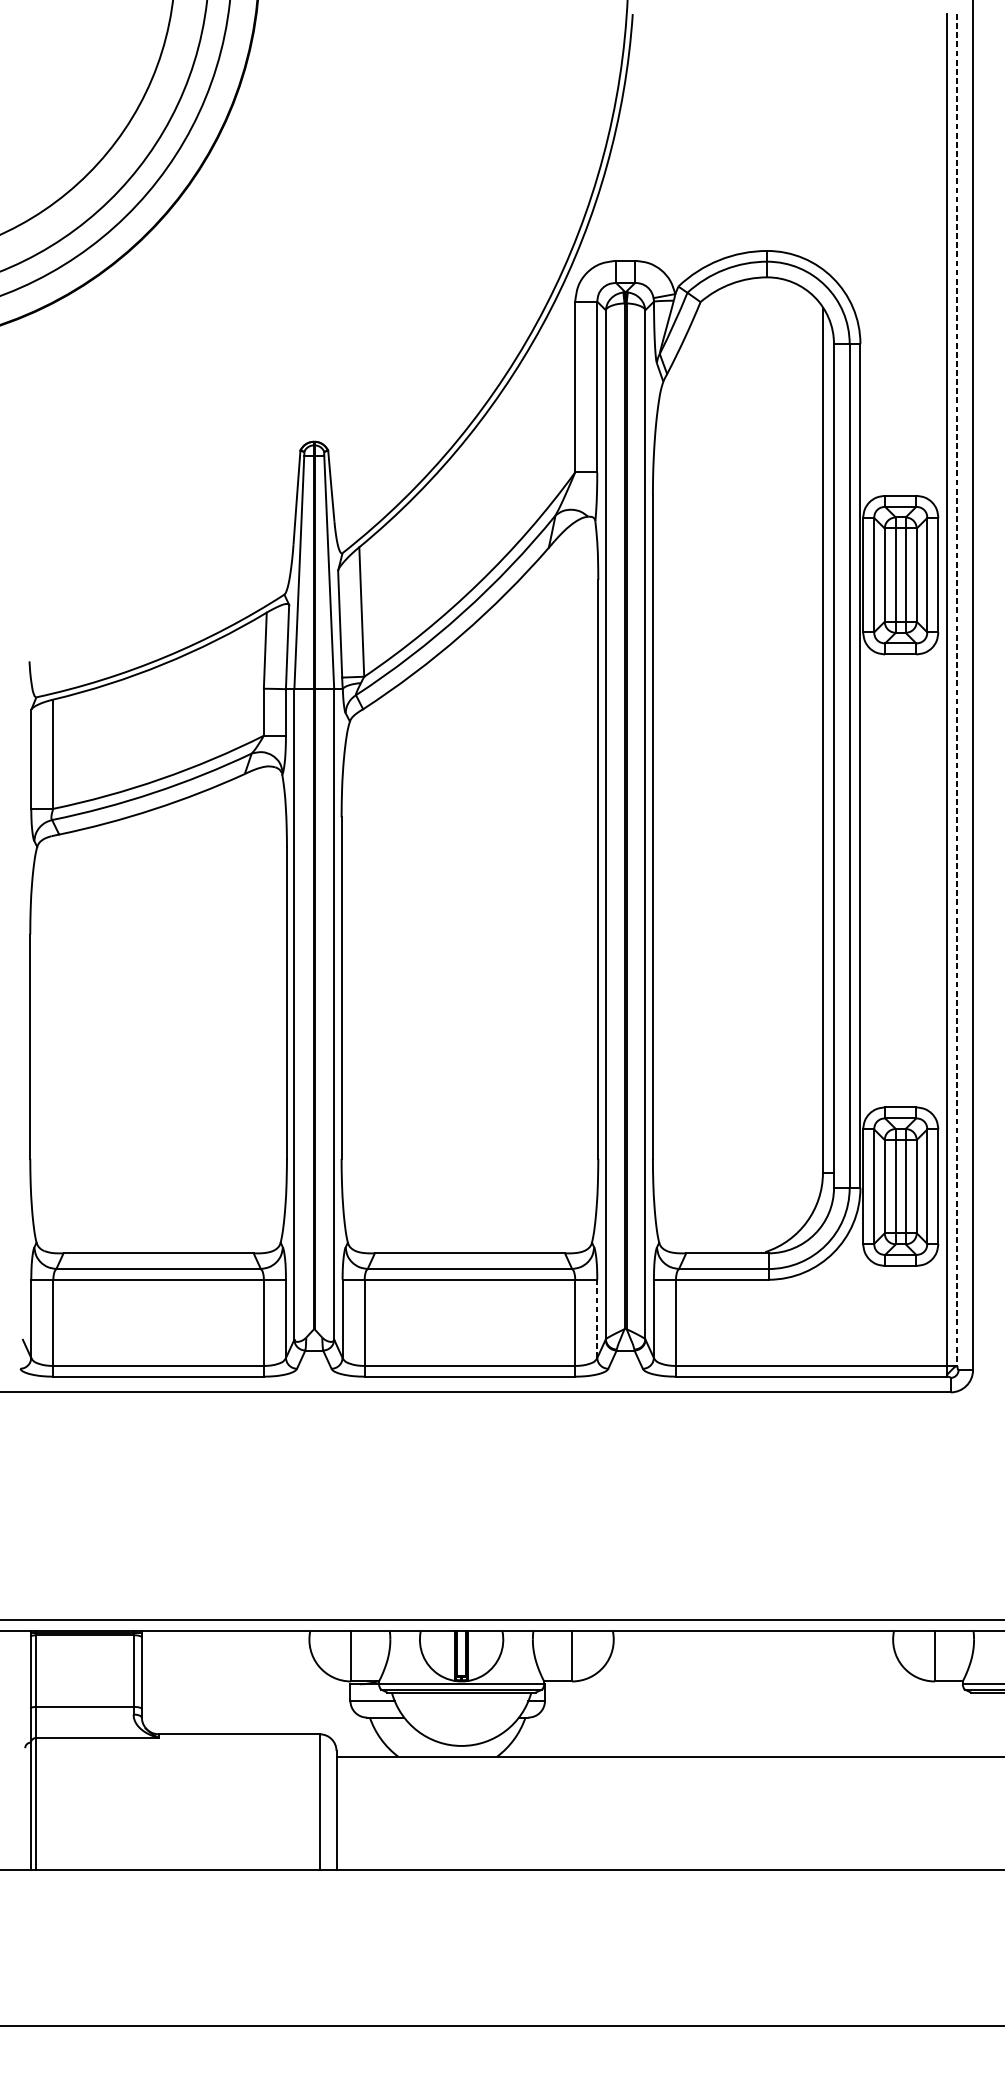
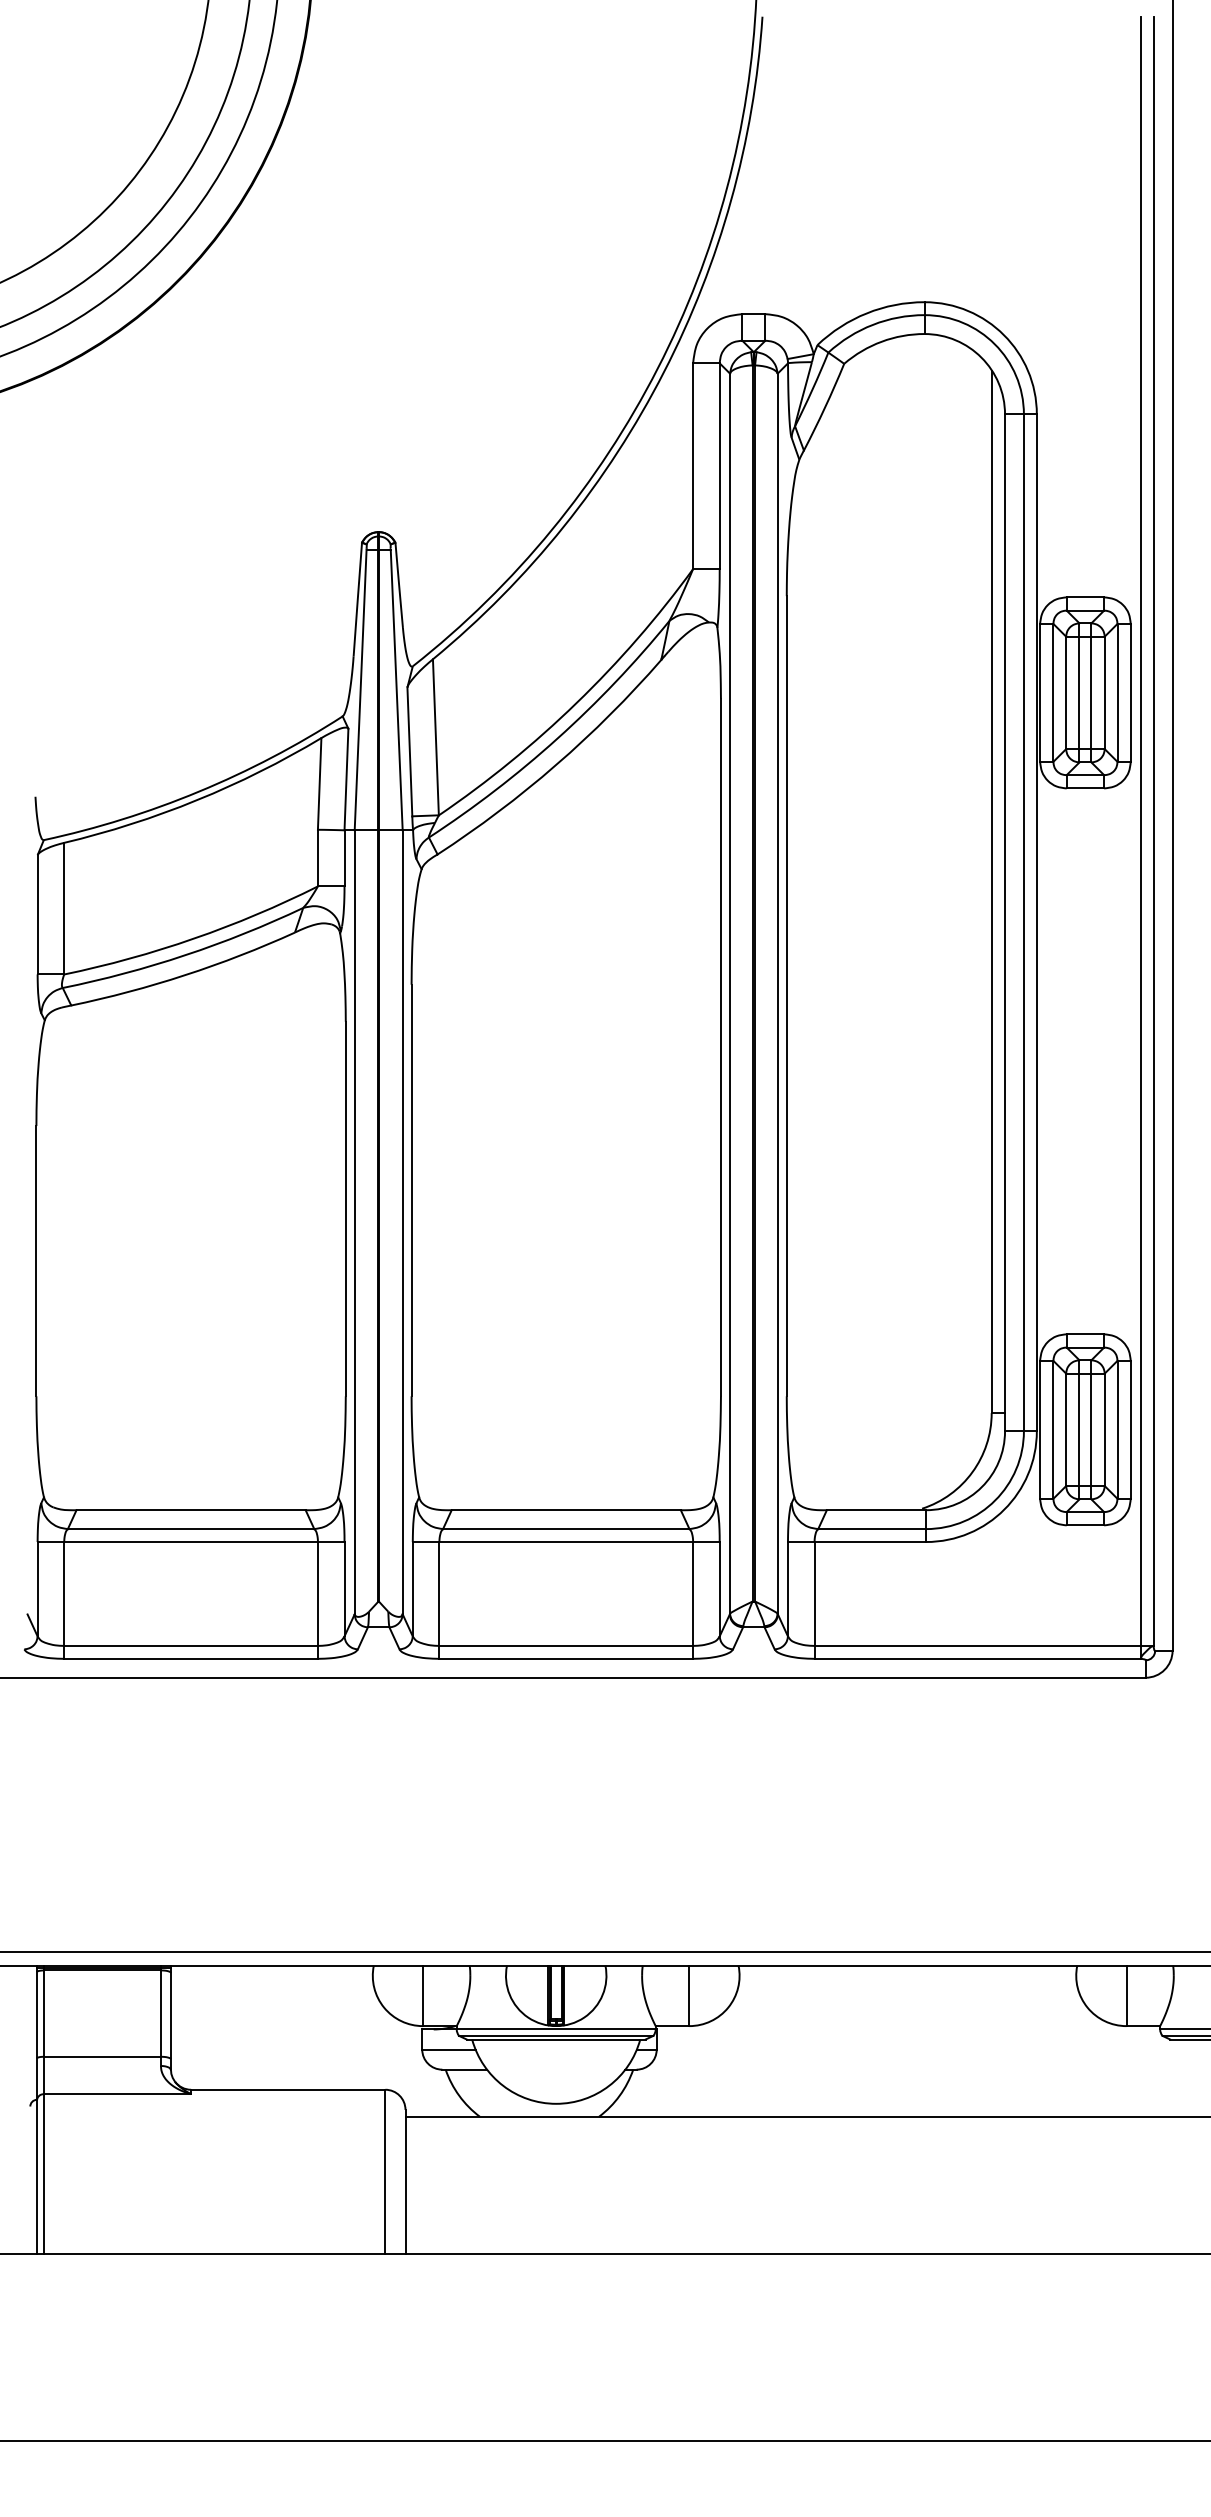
line: (957, 690) -> (1153, 831), dashed -> solid
line: (597, 1318) -> (719, 1588), dashed -> solid

